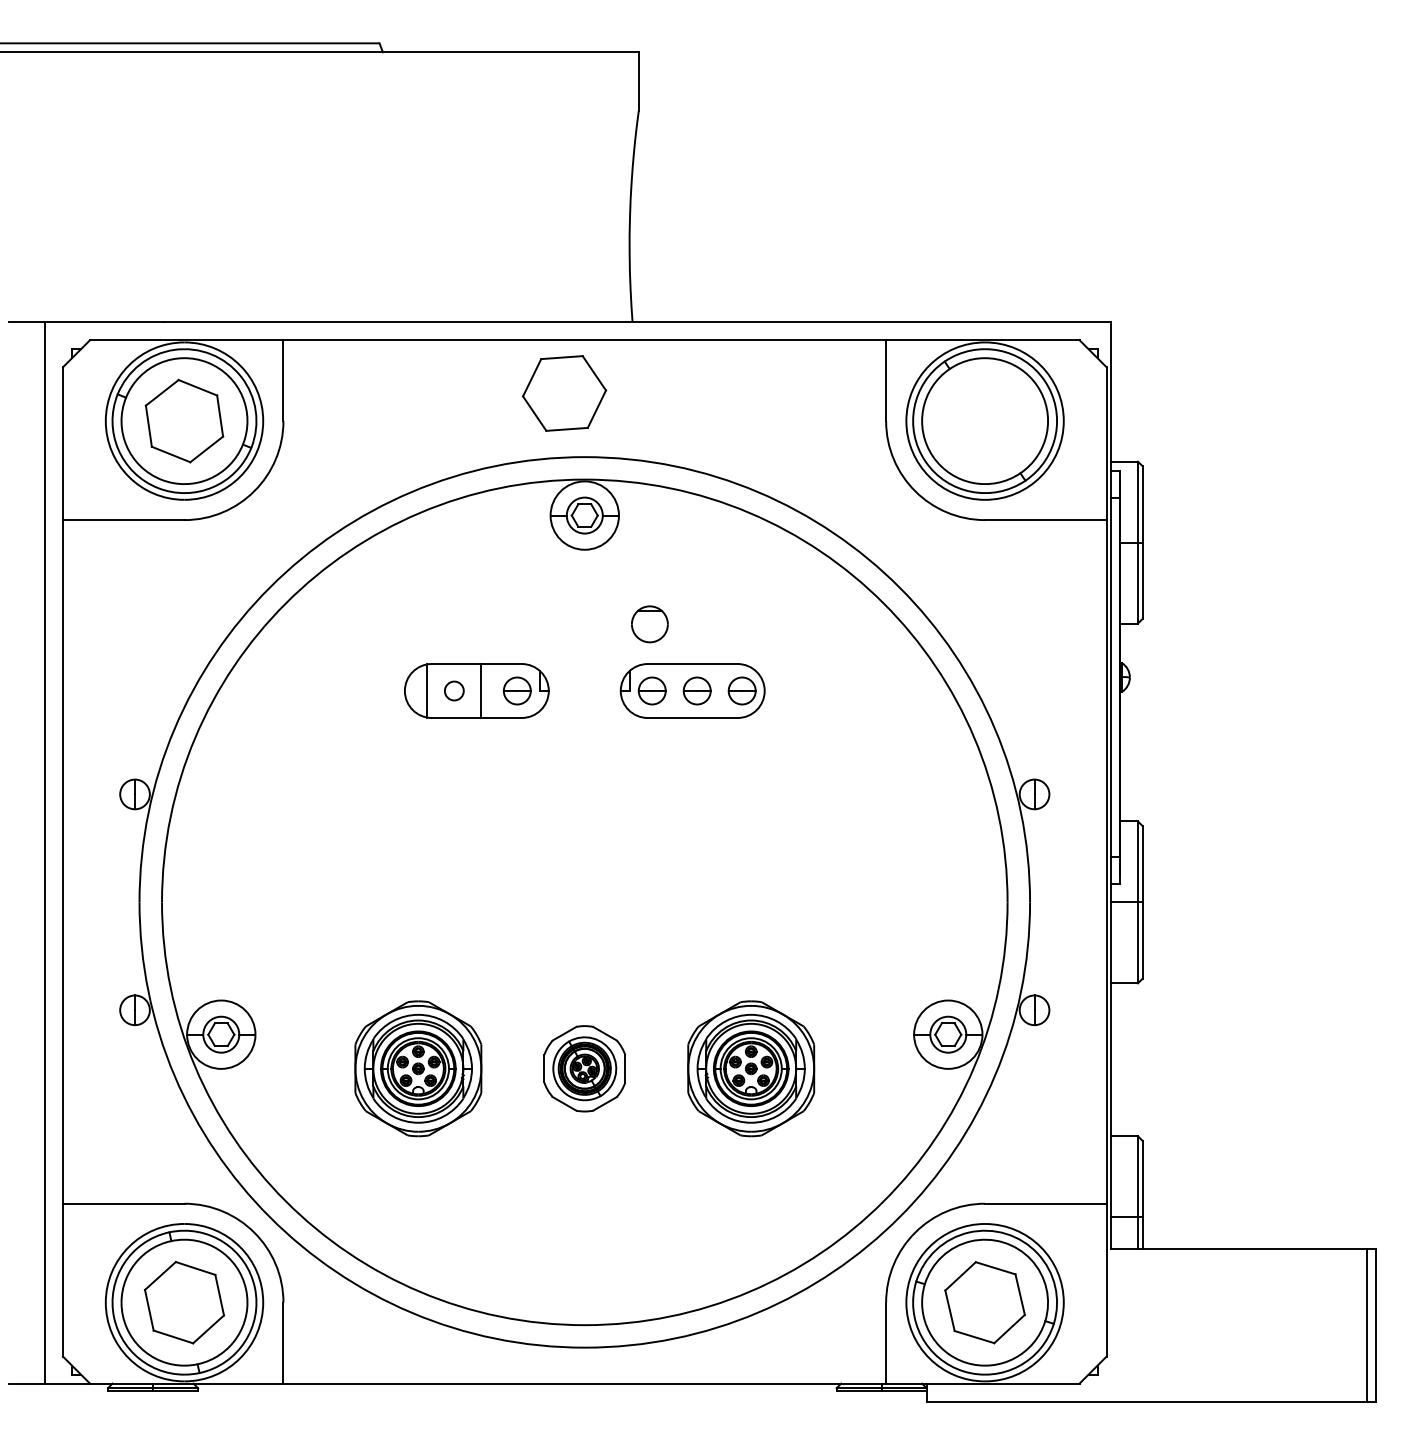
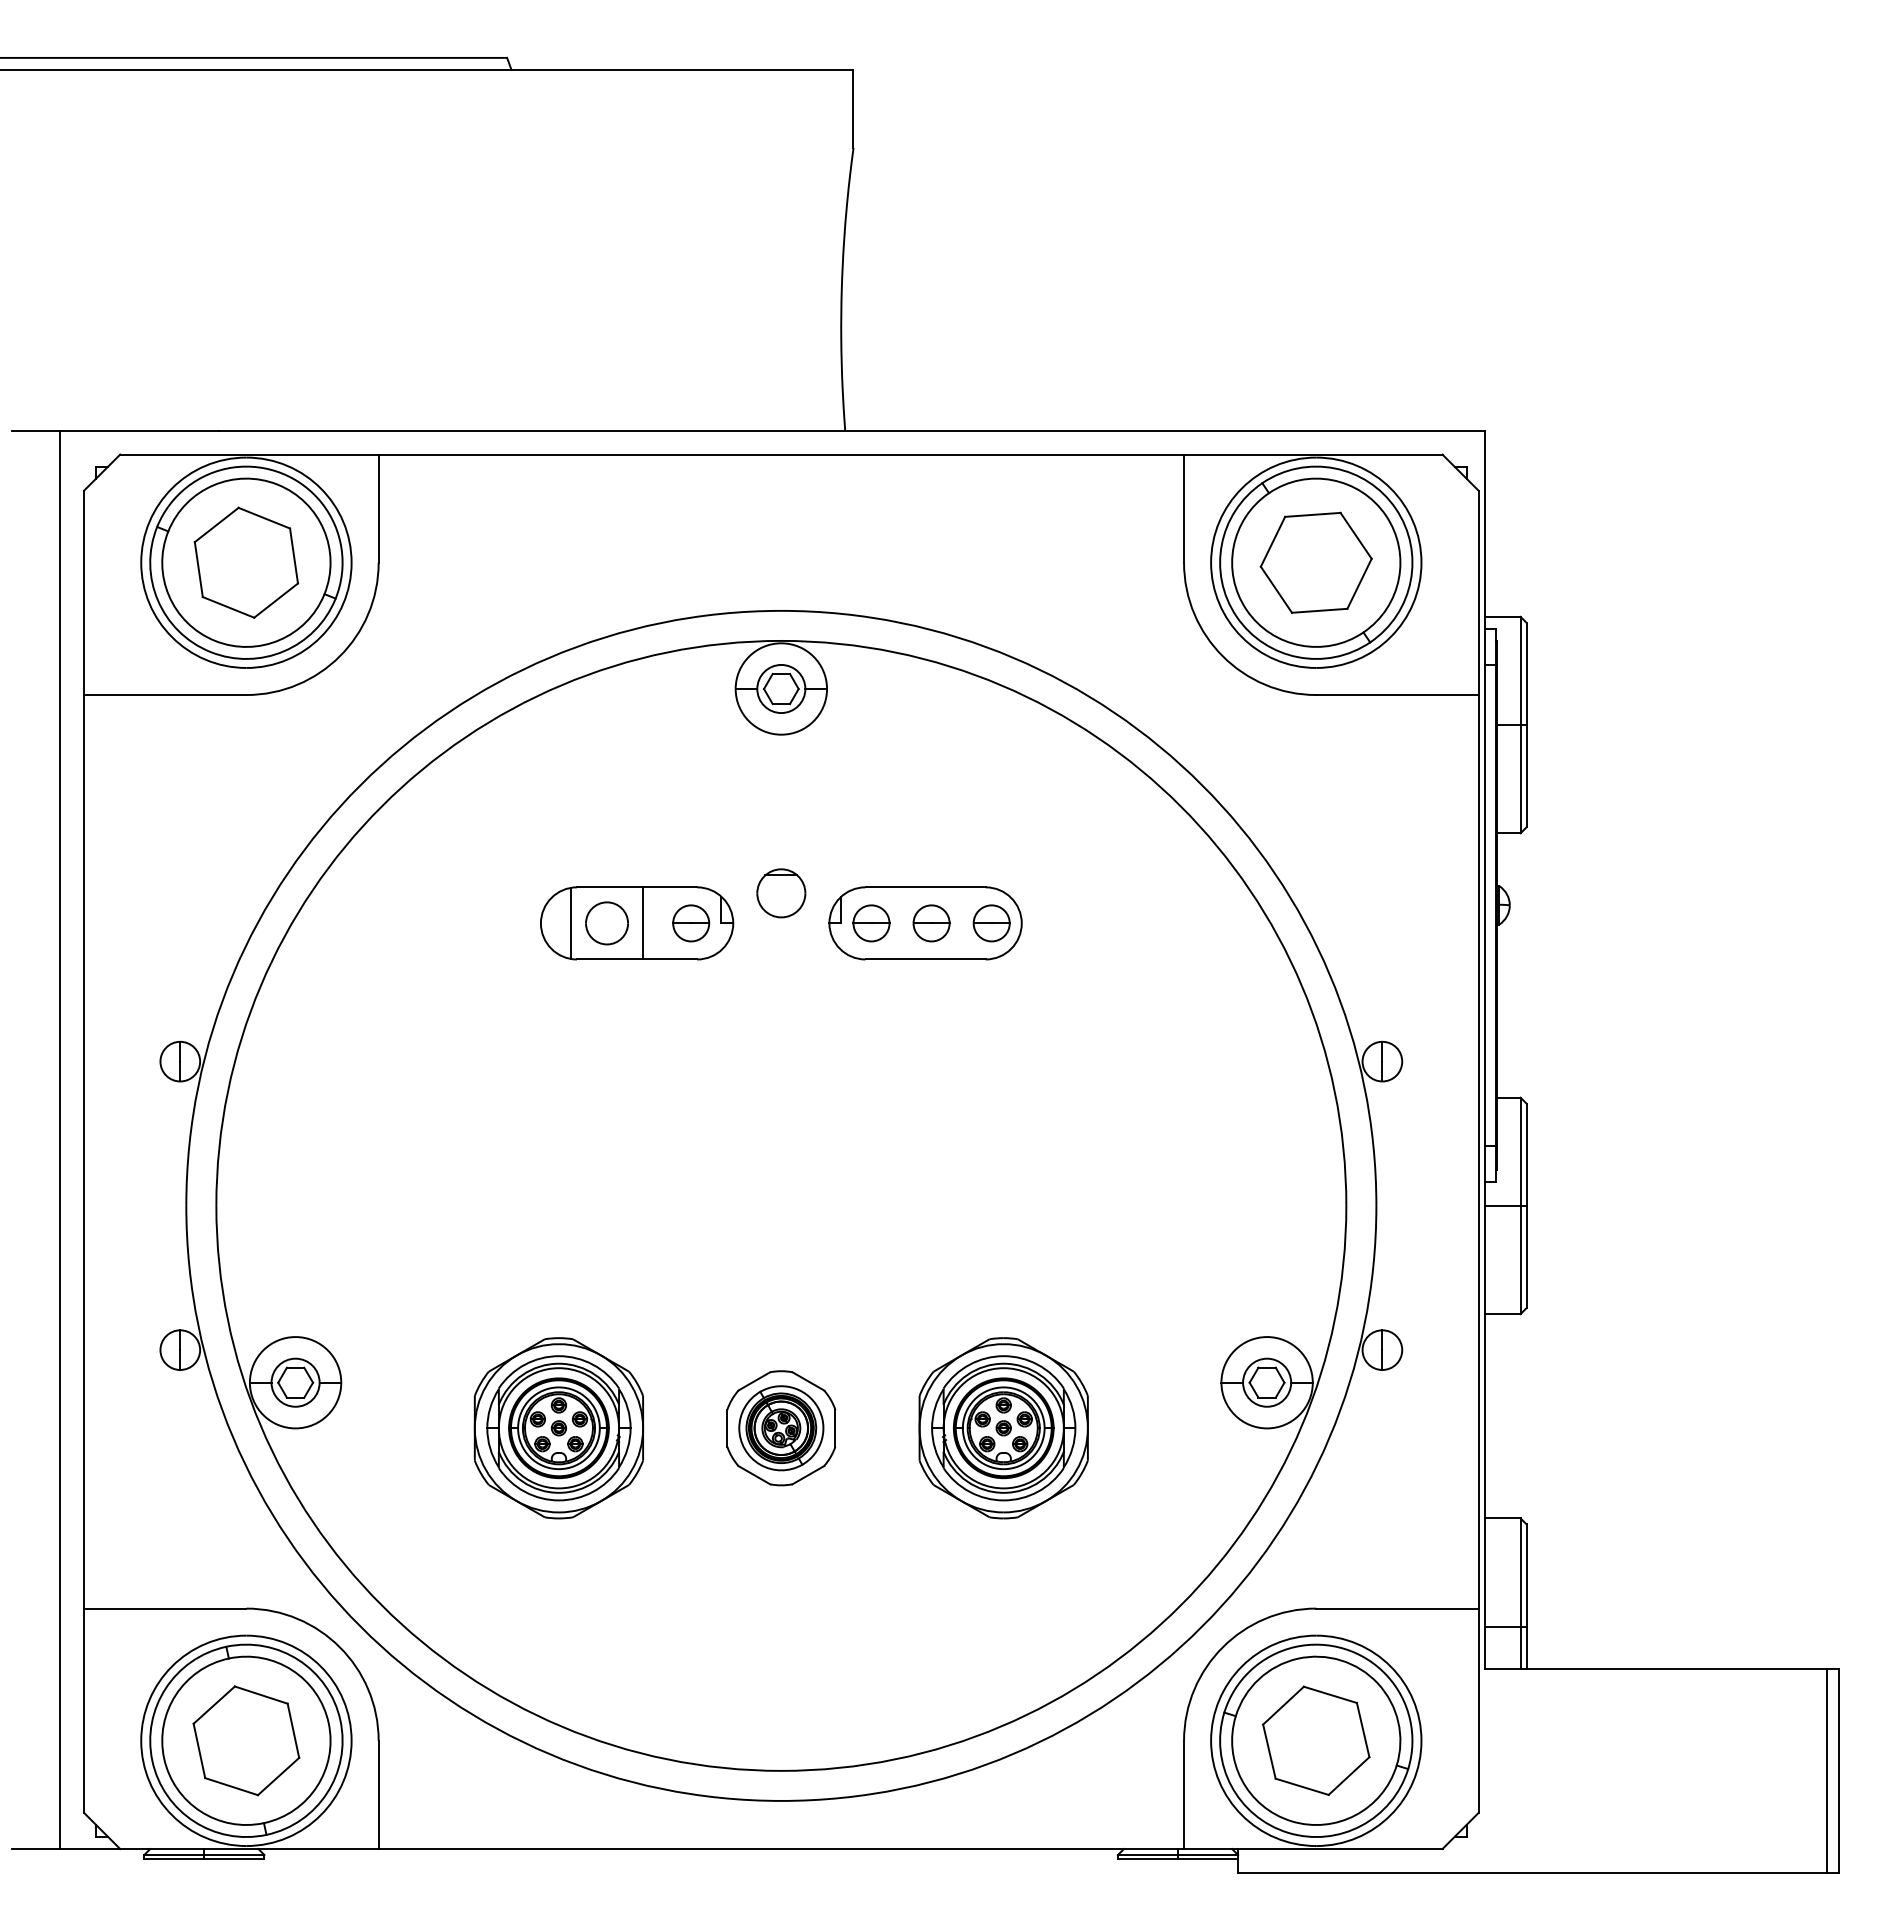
part: (563, 393) -> (1315, 562), moved
part: (650, 624) -> (781, 893), moved
part: (453, 691) -> (606, 923), size x1.67

